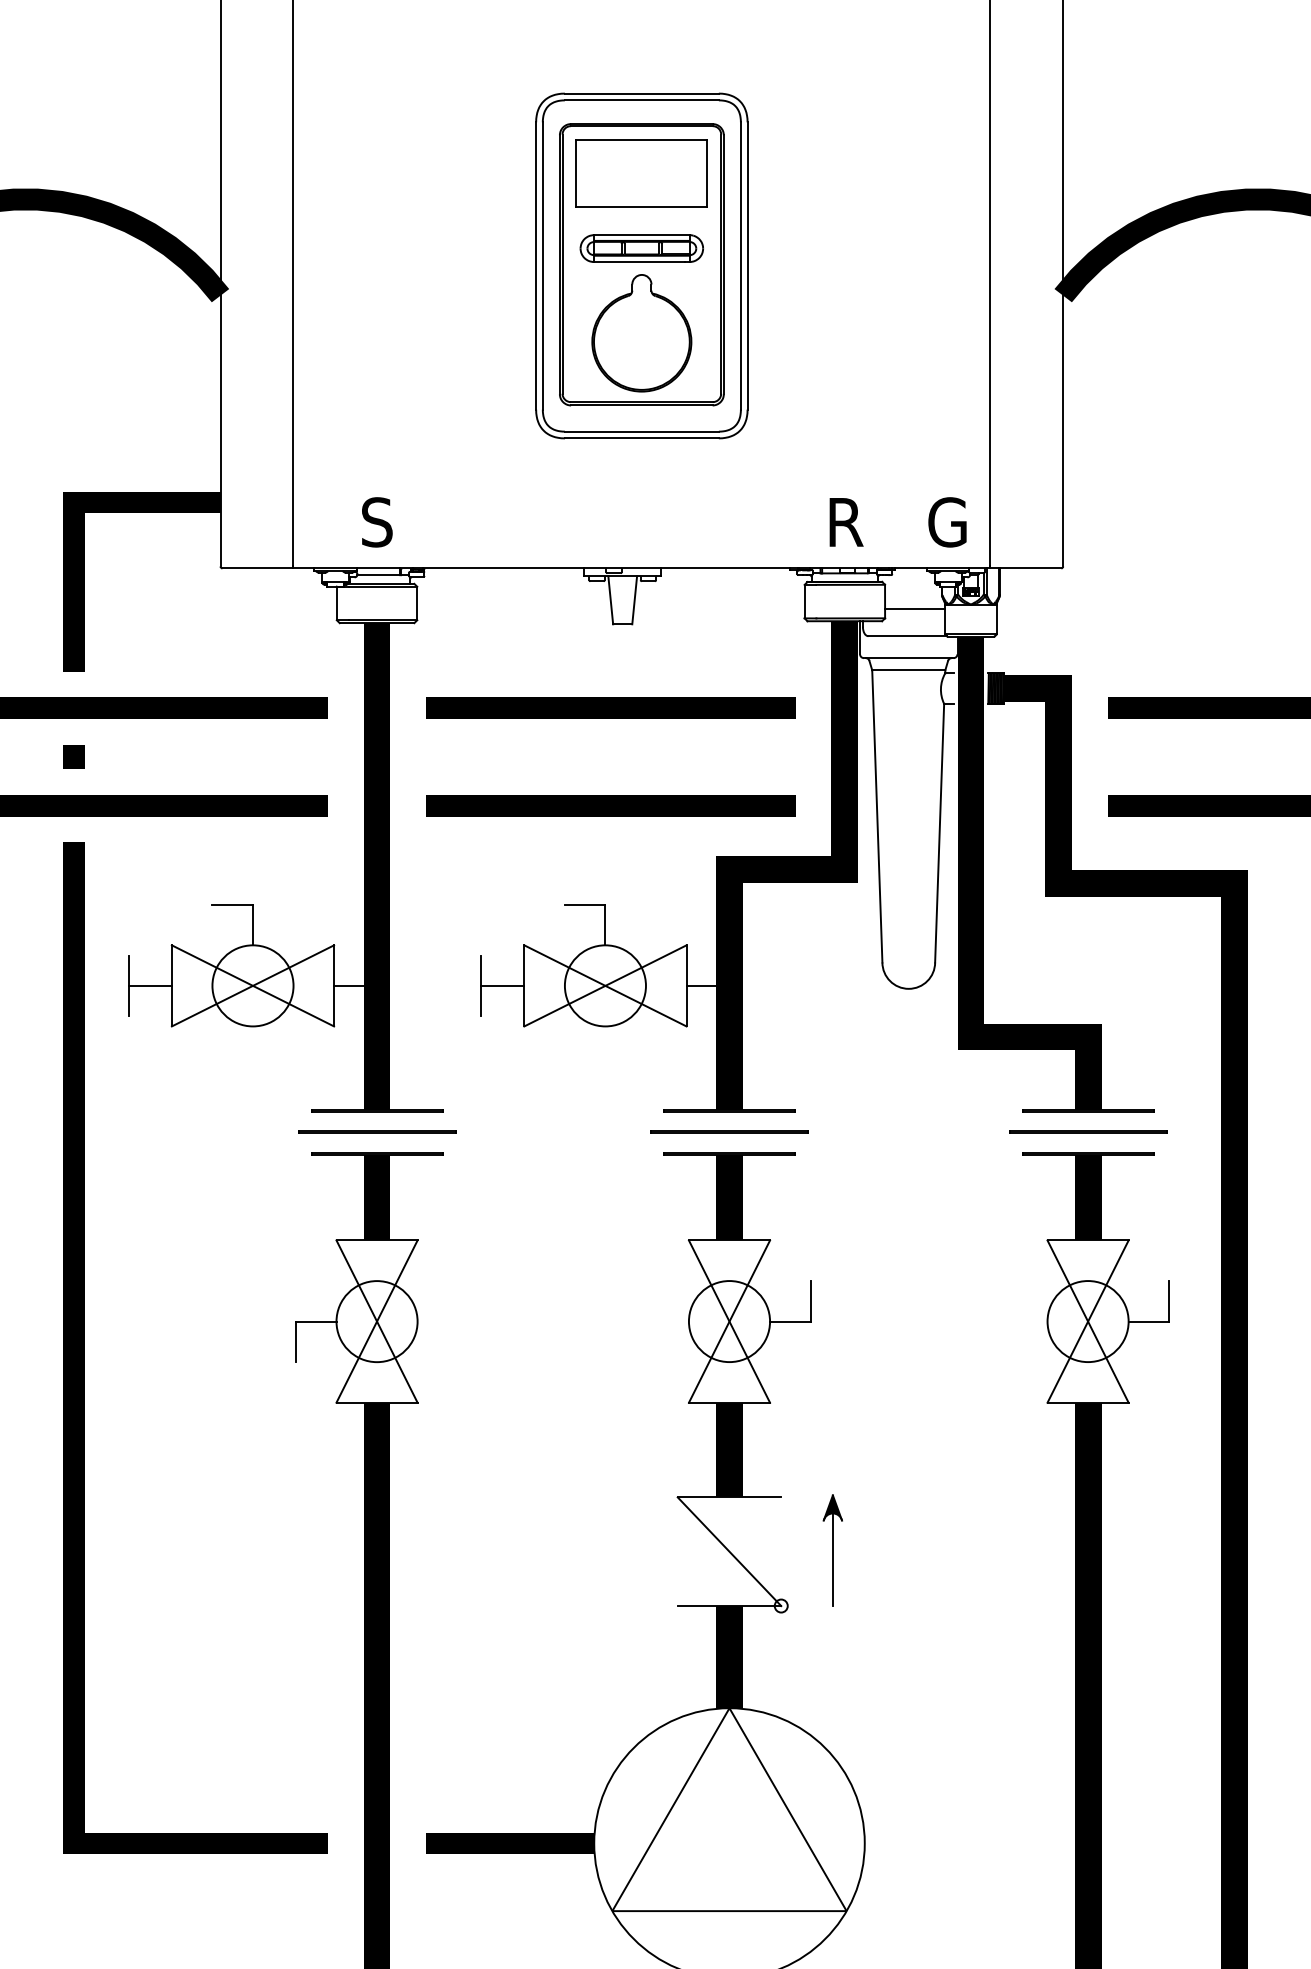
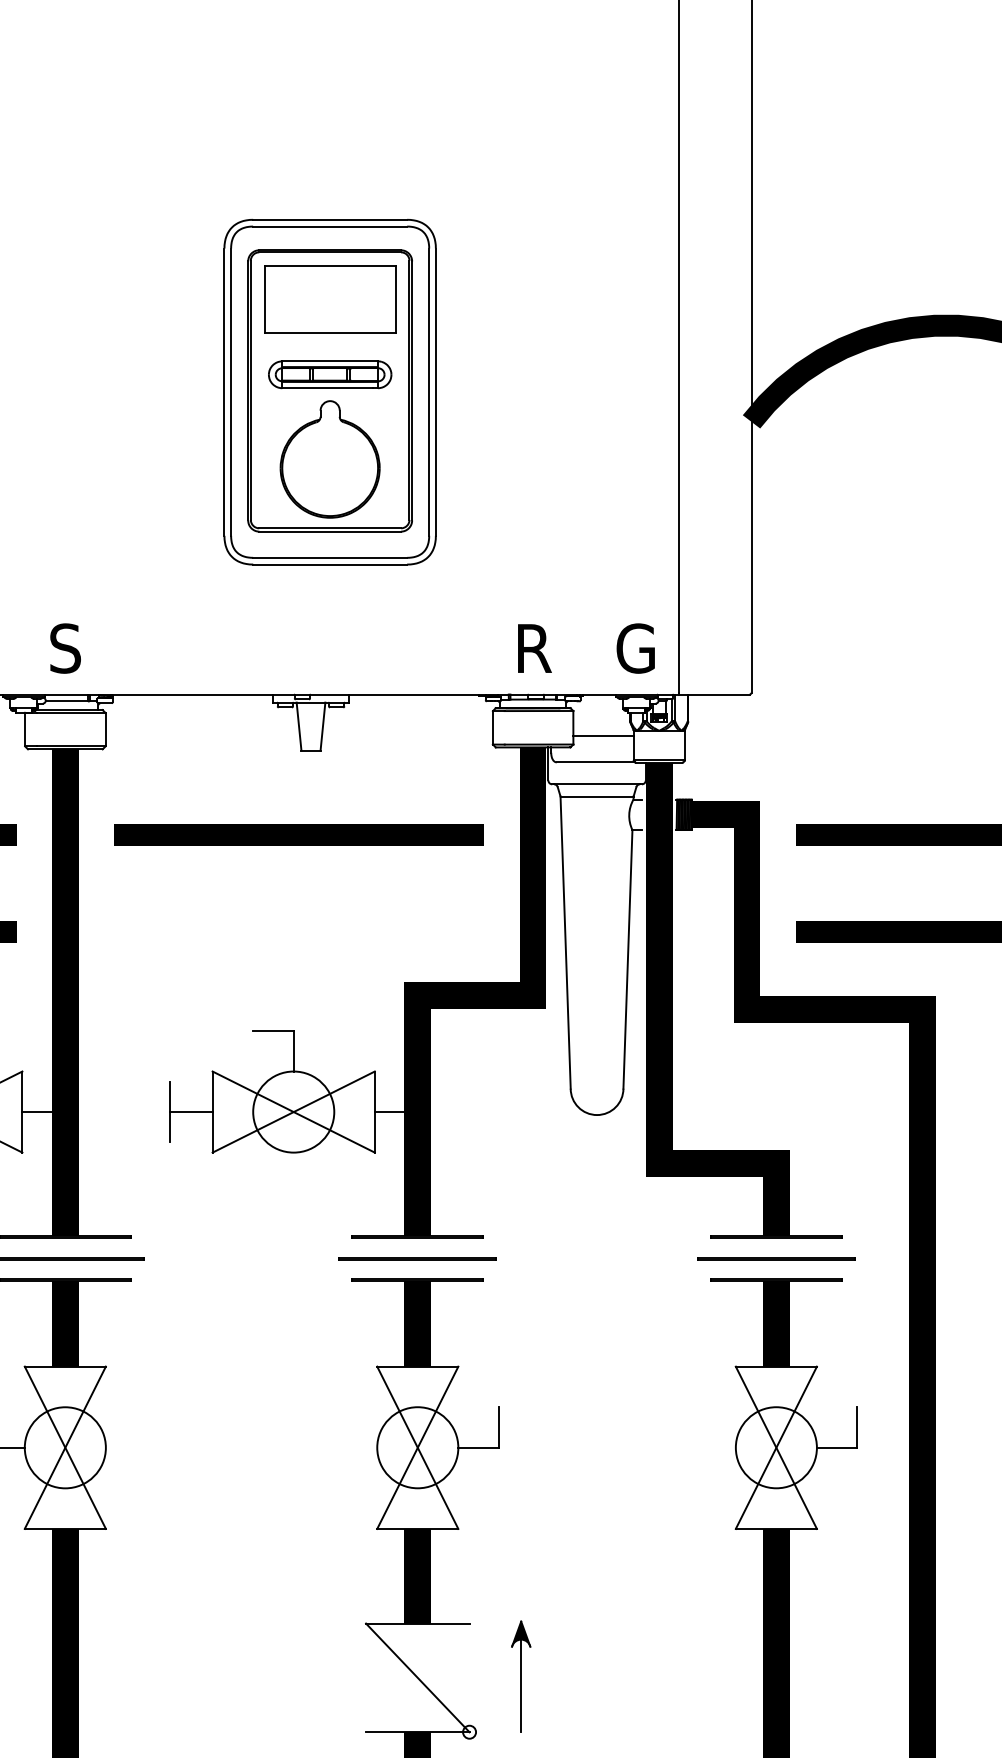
line: (610, 805) -> (298, 931), removed

